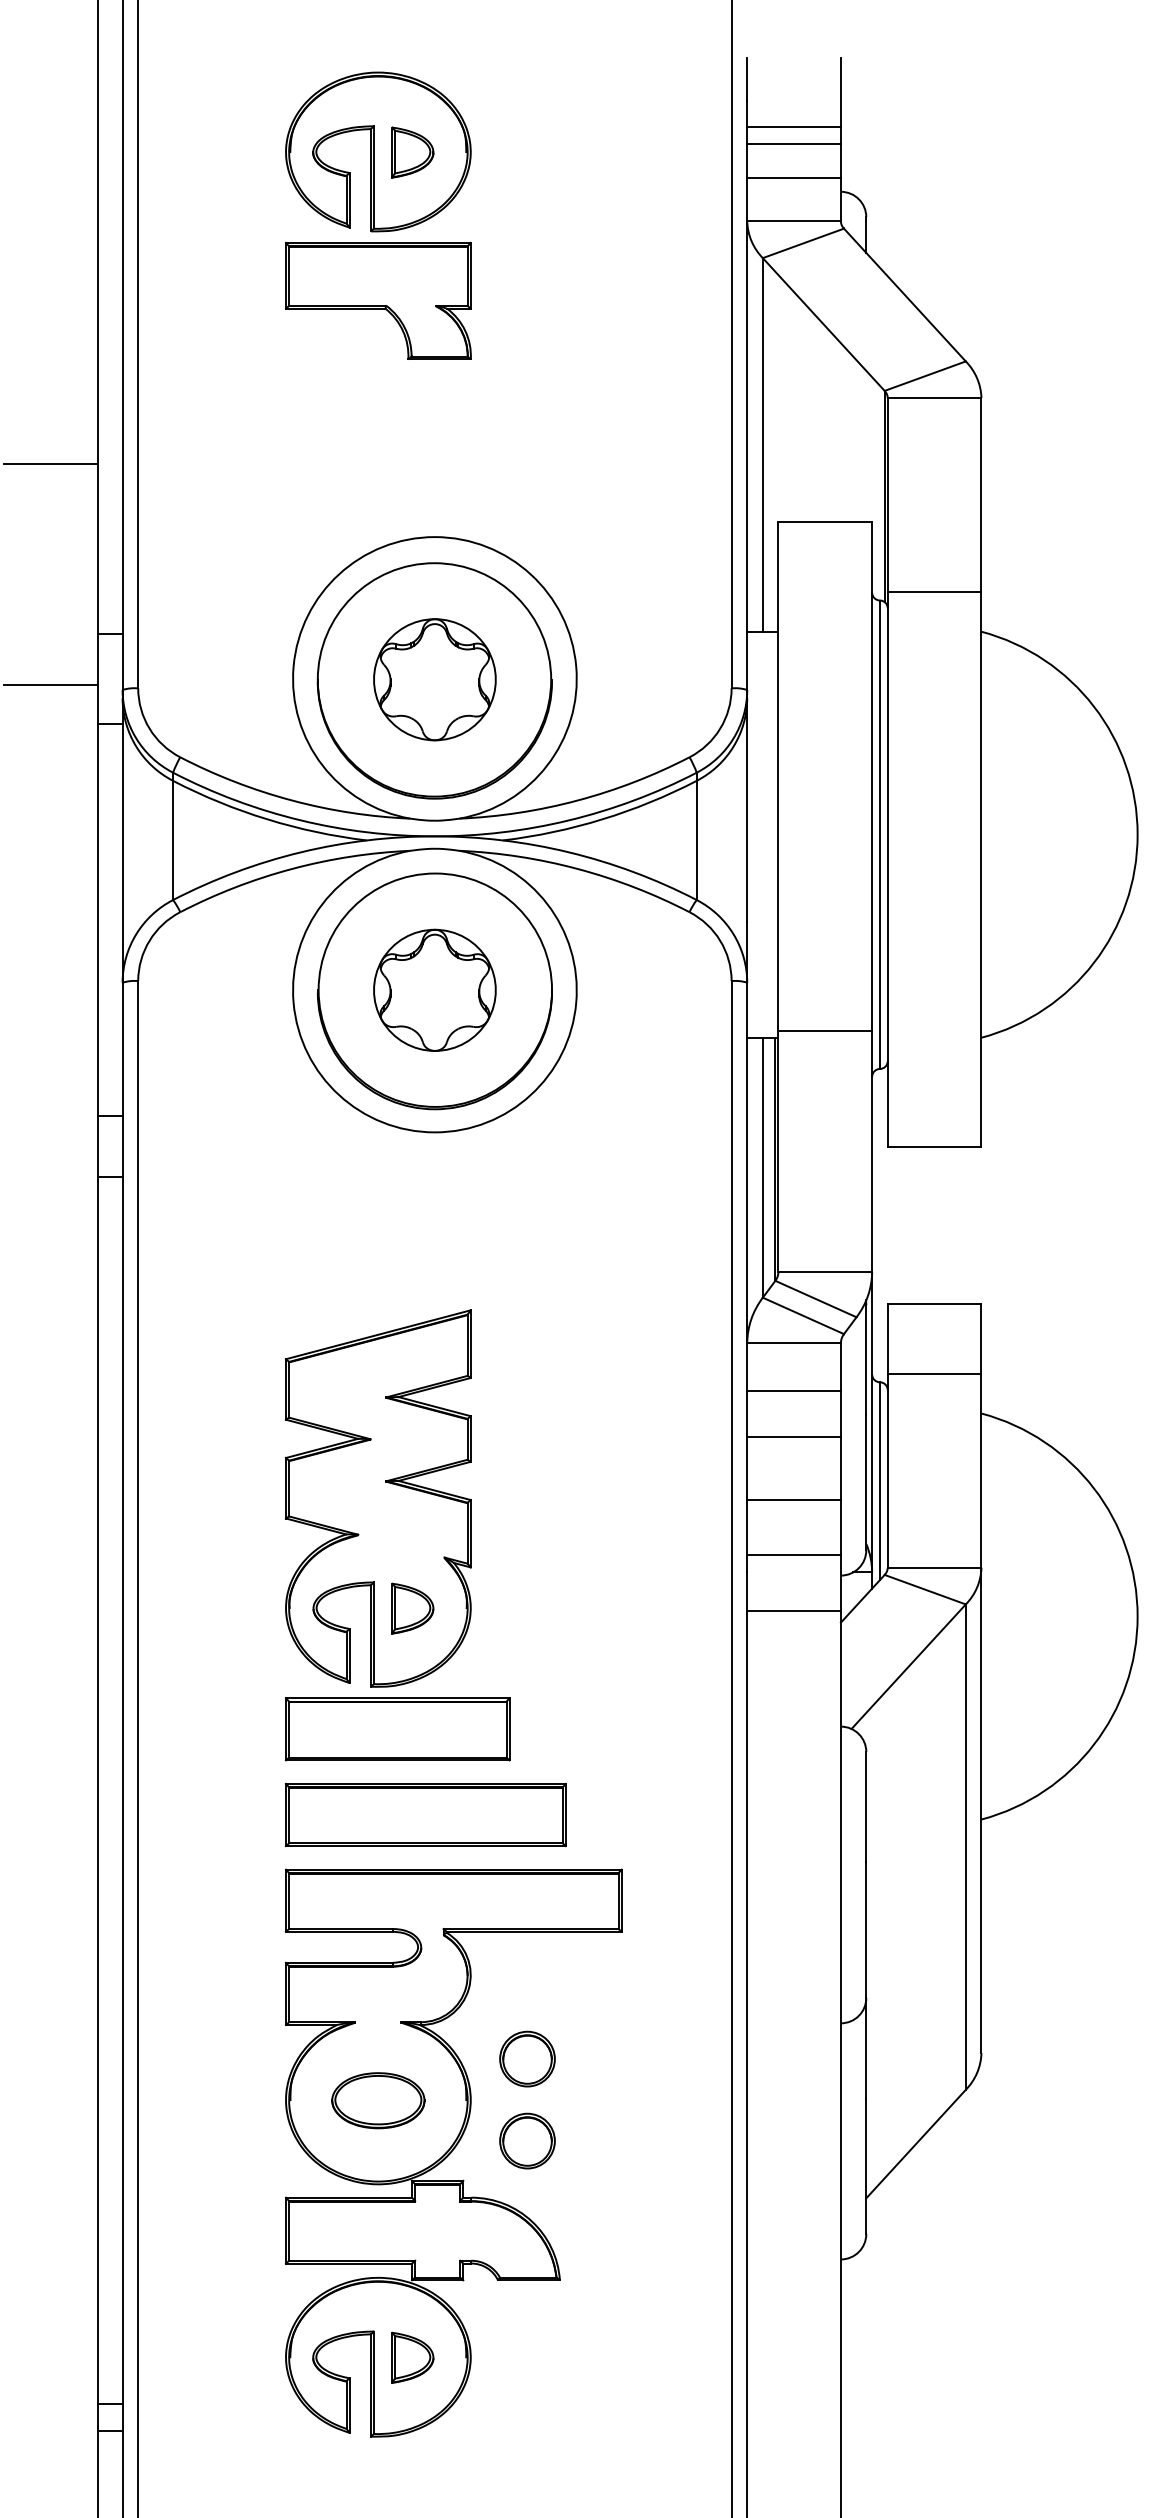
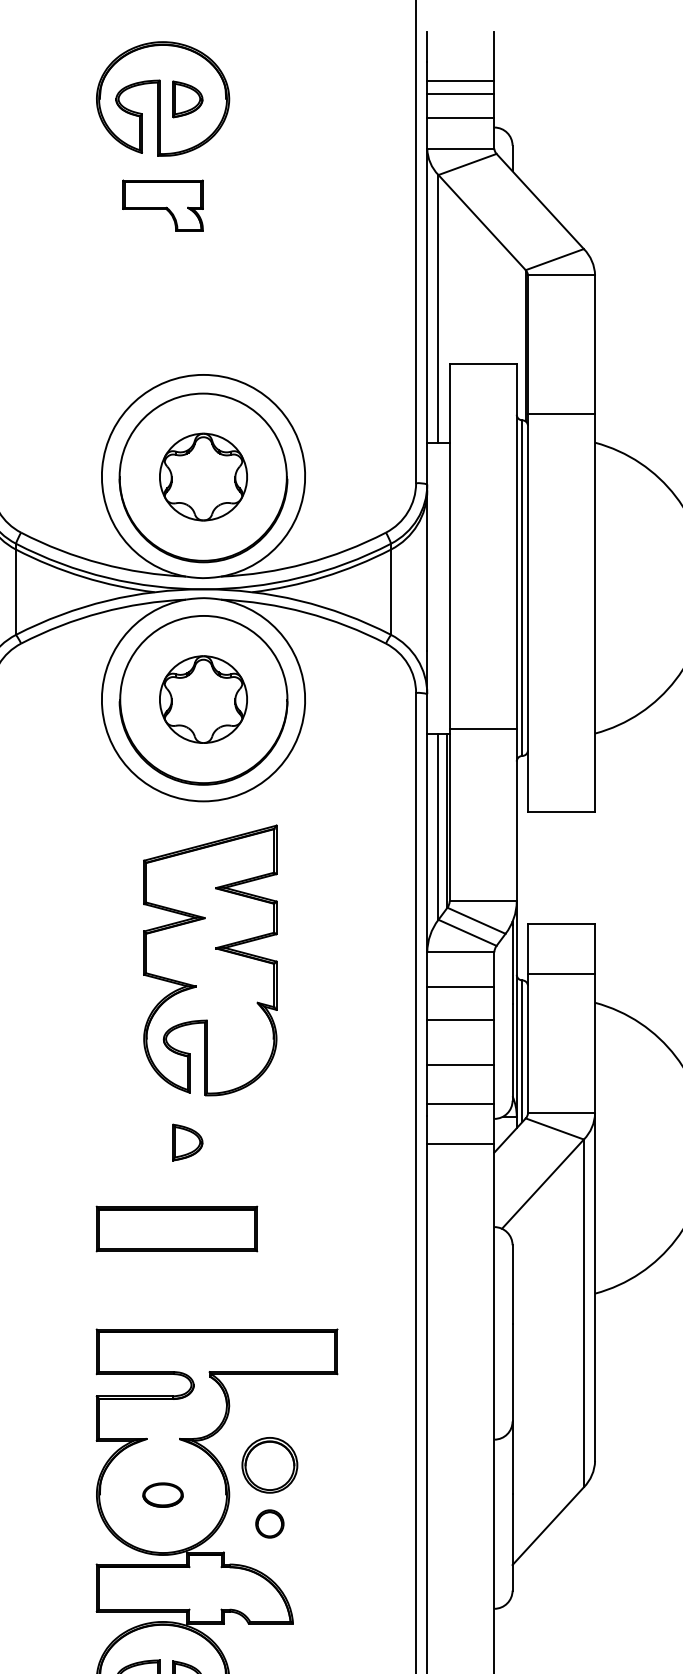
part: (378, 300) -> (163, 205), size x0.6
part: (377, 1498) -> (209, 960), moved
part: (425, 1814) -> (196, 1290), removed
part: (527, 2058) -> (269, 1464), size x1.4
part: (378, 2100) -> (163, 1494), size x0.6
part: (527, 2140) -> (269, 1523), size x0.7

